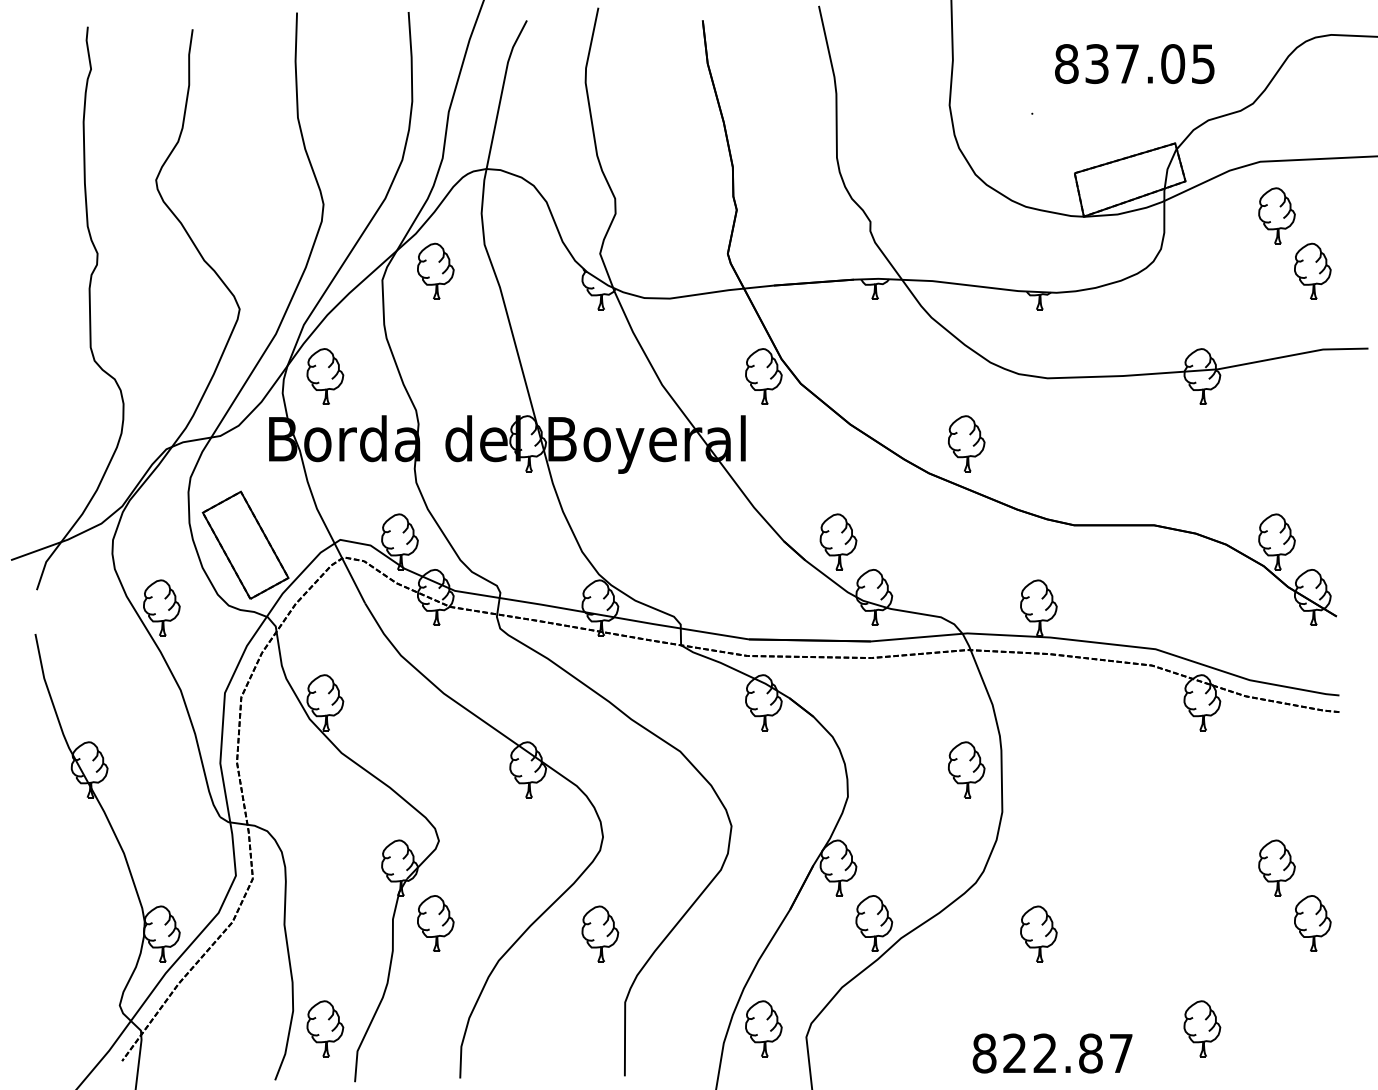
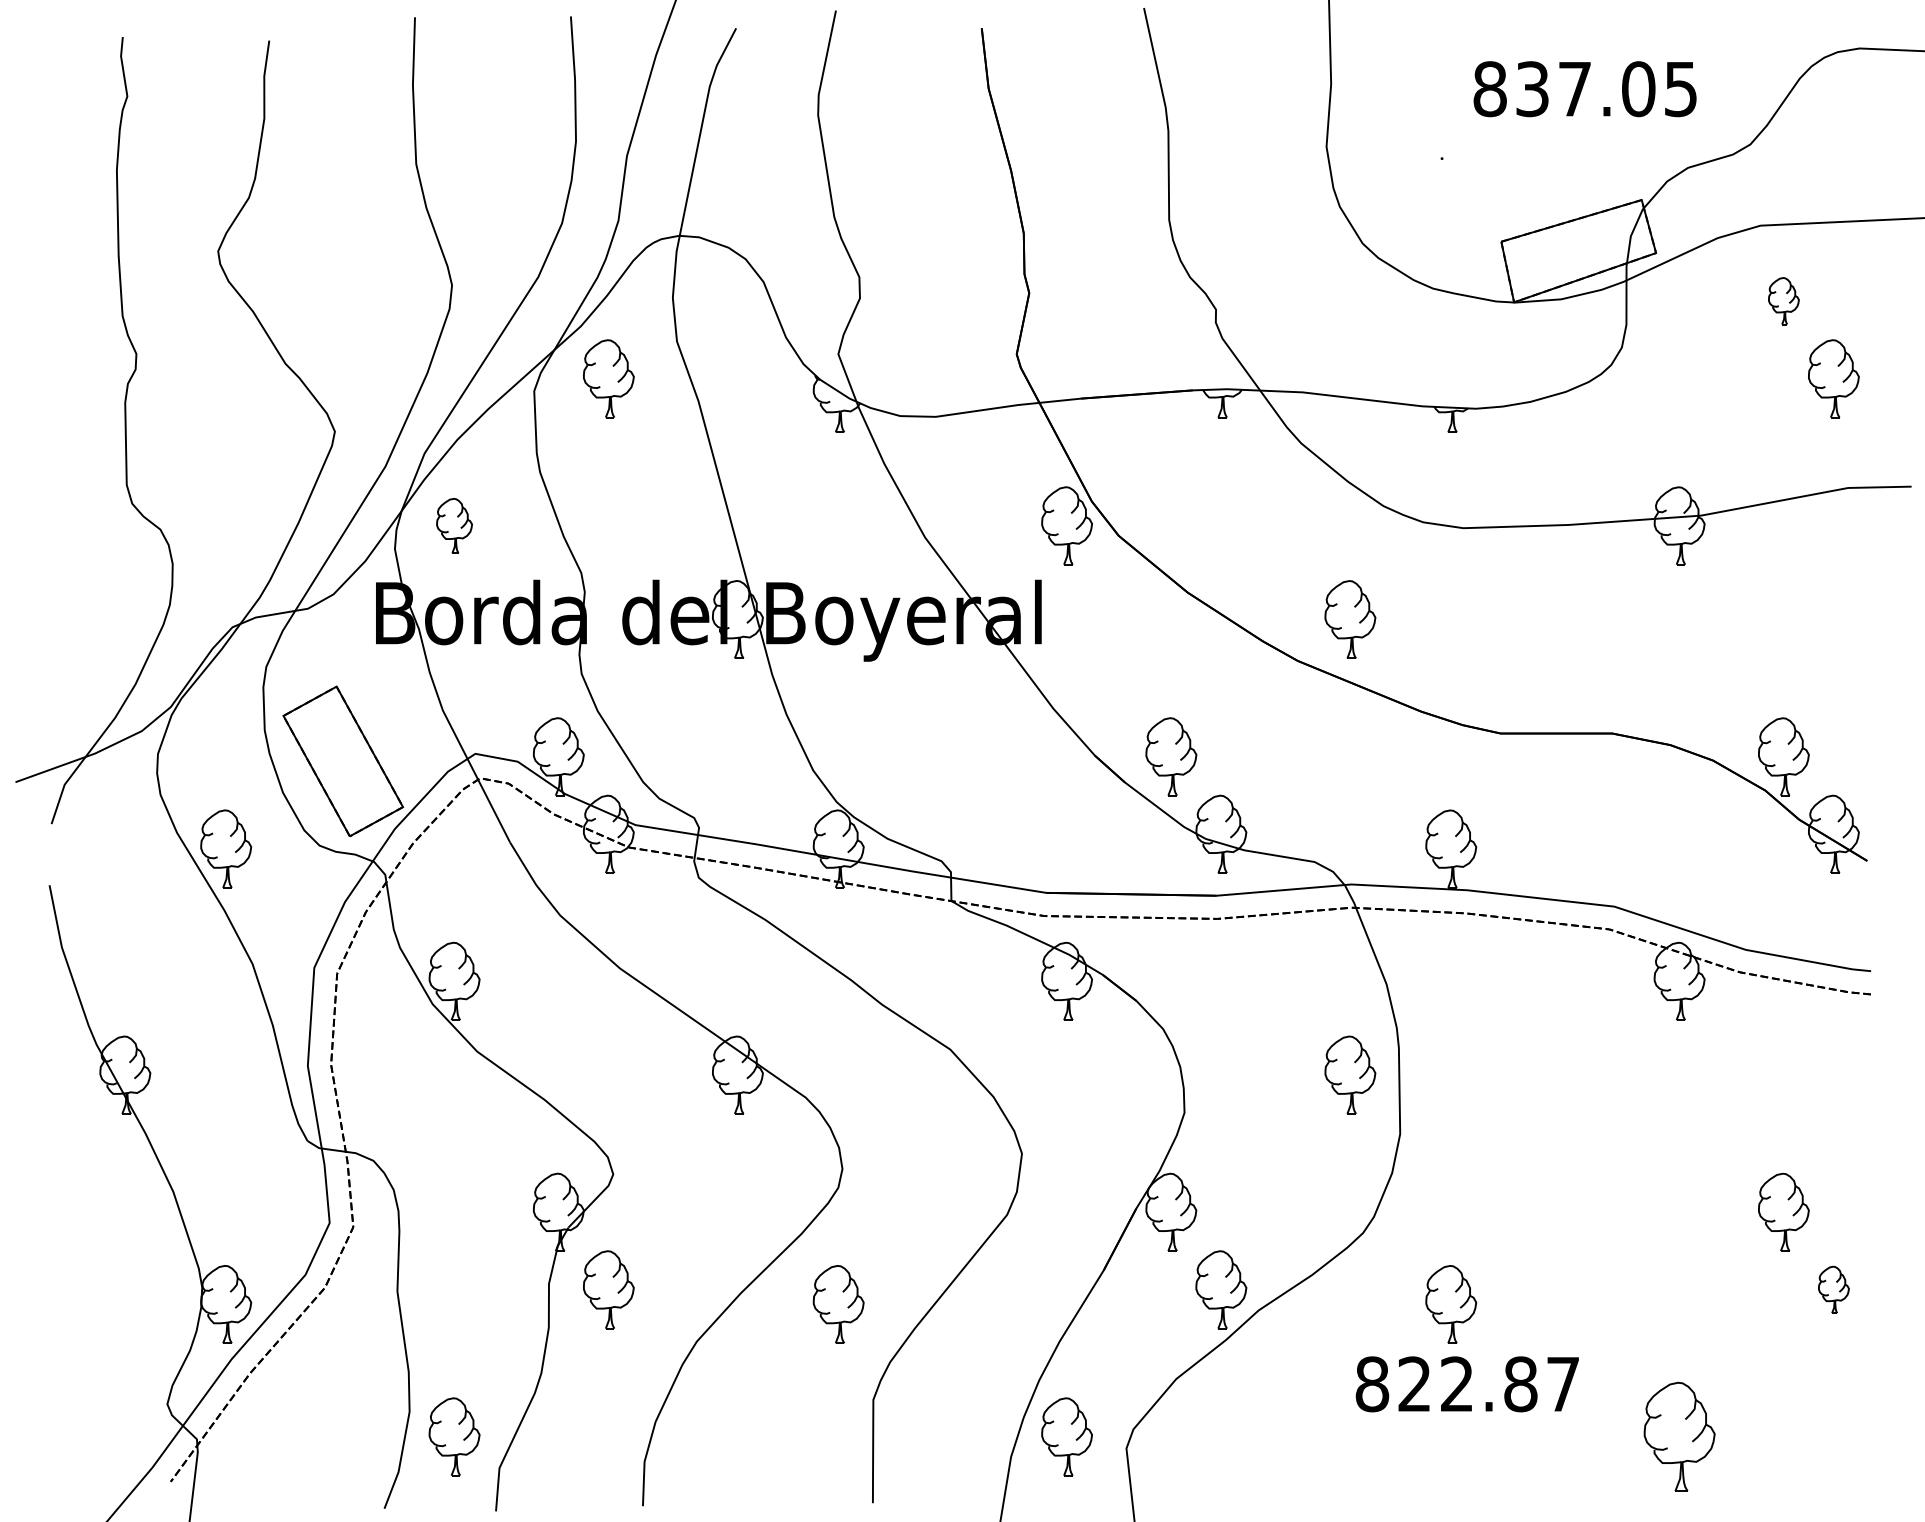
part: (1276, 215) -> (1783, 300), size x0.6
part: (325, 376) -> (454, 525), size x0.7
part: (1312, 923) -> (1833, 1289), size x0.6
part: (1202, 1028) -> (1679, 1436), size x1.4
text: (1051, 1053) -> (1466, 1384), moved

